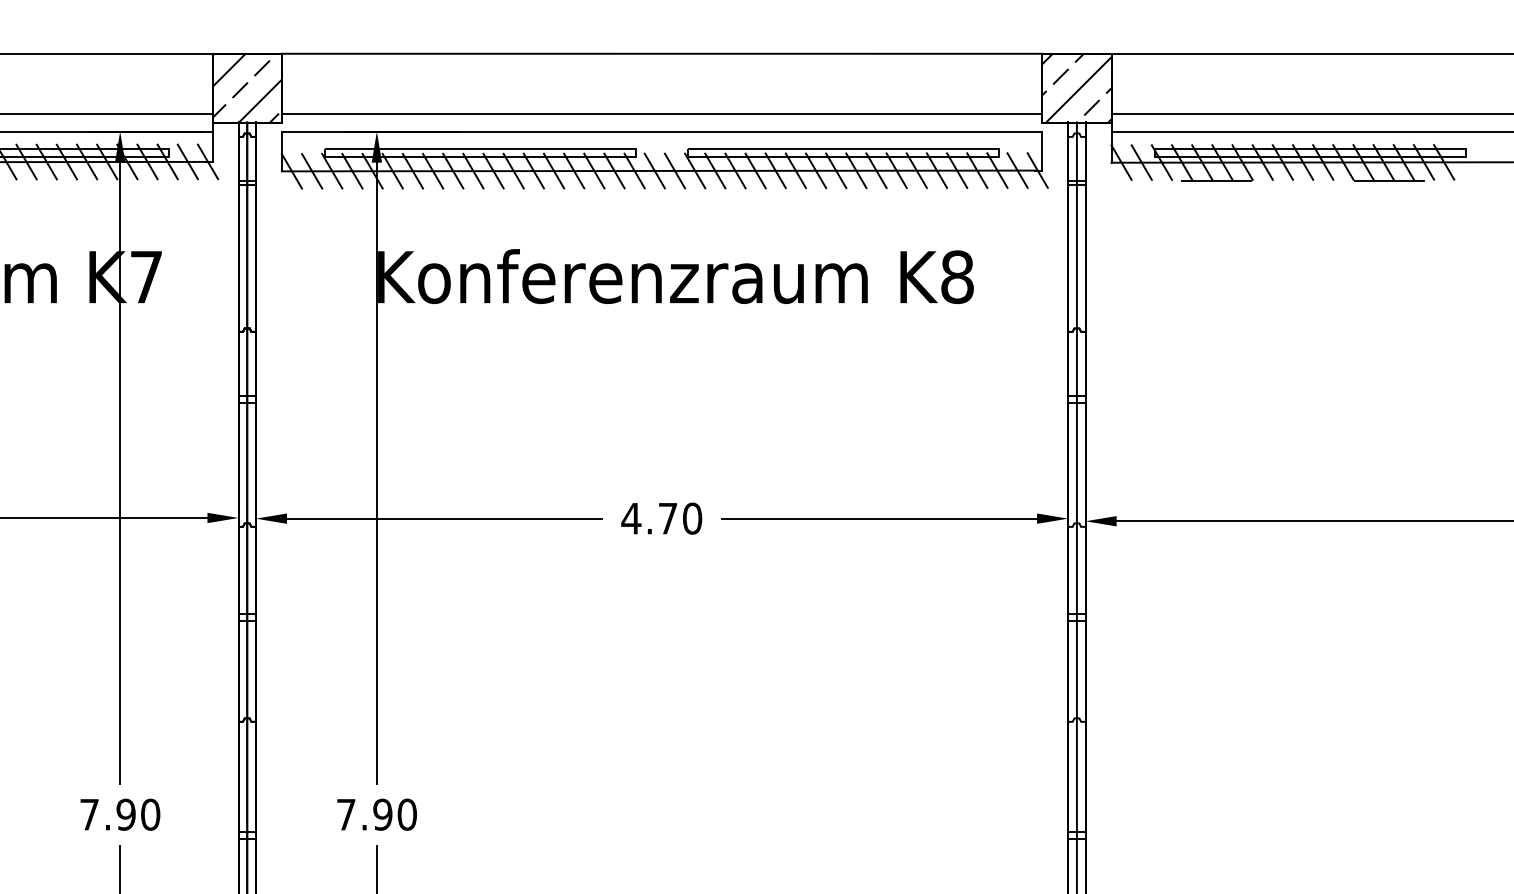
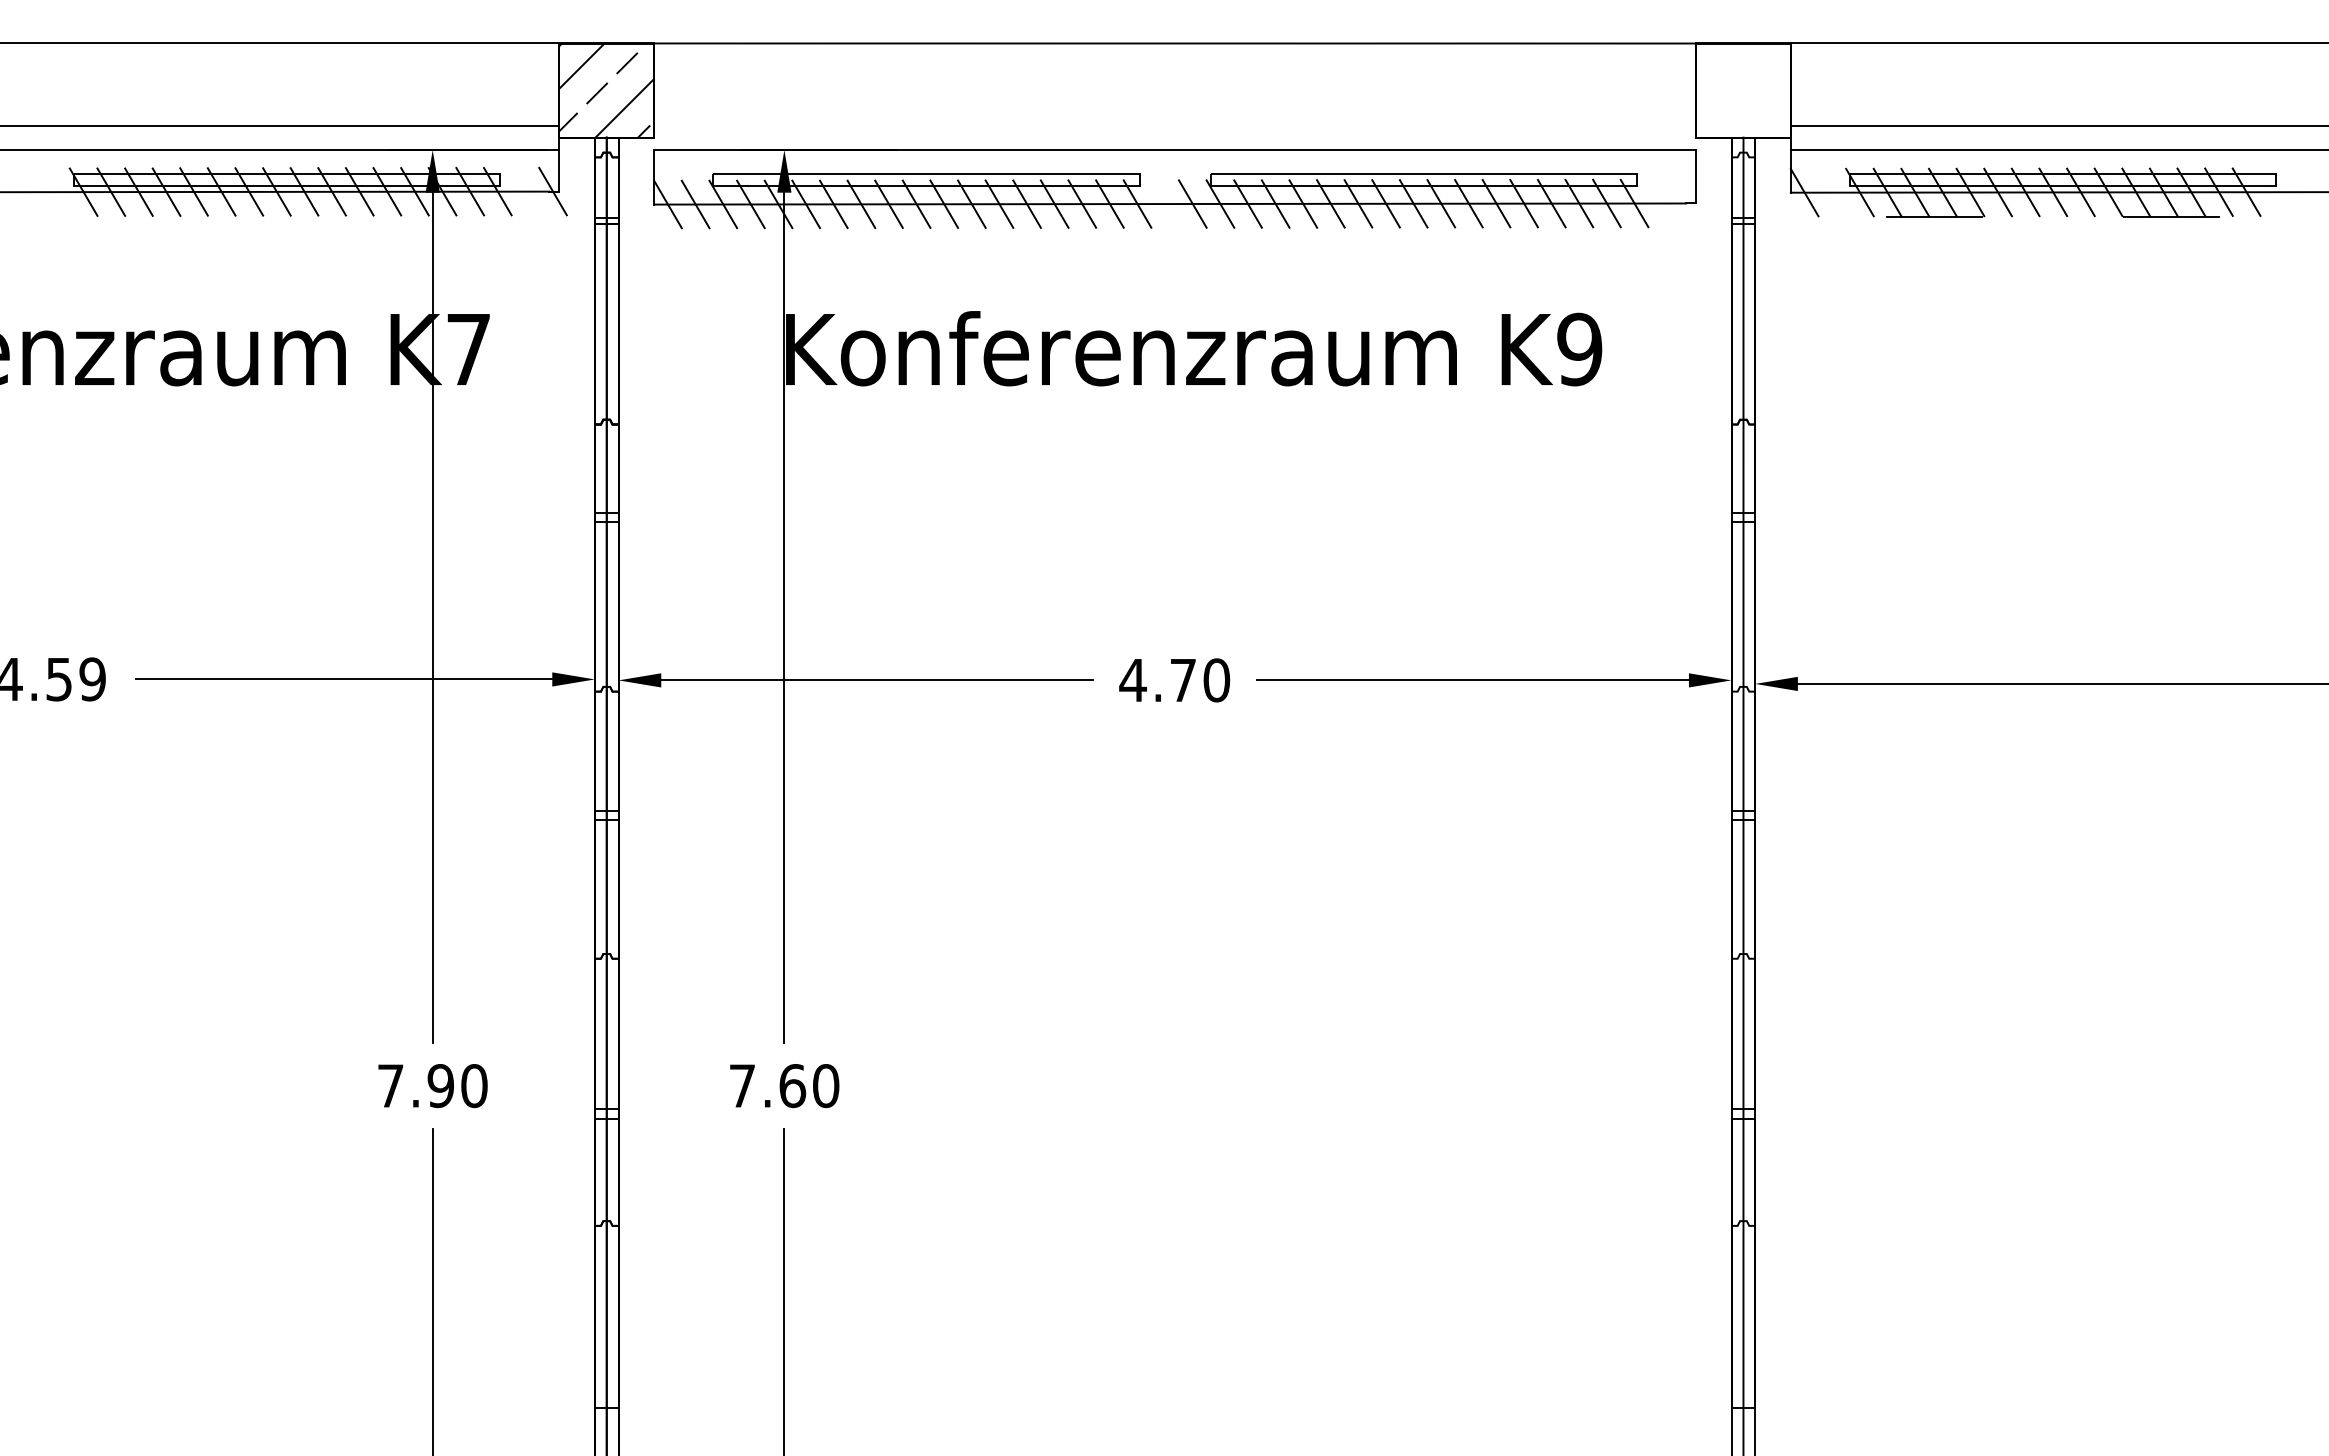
hatch: (1076, 88) -> (1743, 90), removed
line: (662, 114) -> (1175, 126), removed
line: (187, 161) -> (525, 191), removed
line: (1141, 162) -> (1832, 192), removed
line: (655, 170) -> (1165, 203), removed
line: (1017, 170) -> (1662, 203), removed
line: (1037, 170) -> (1689, 203), removed
text: (957, 277) -> (1579, 349), K8 -> K9
text: (382, 815) -> (792, 1086), 7.90 -> 7.60

